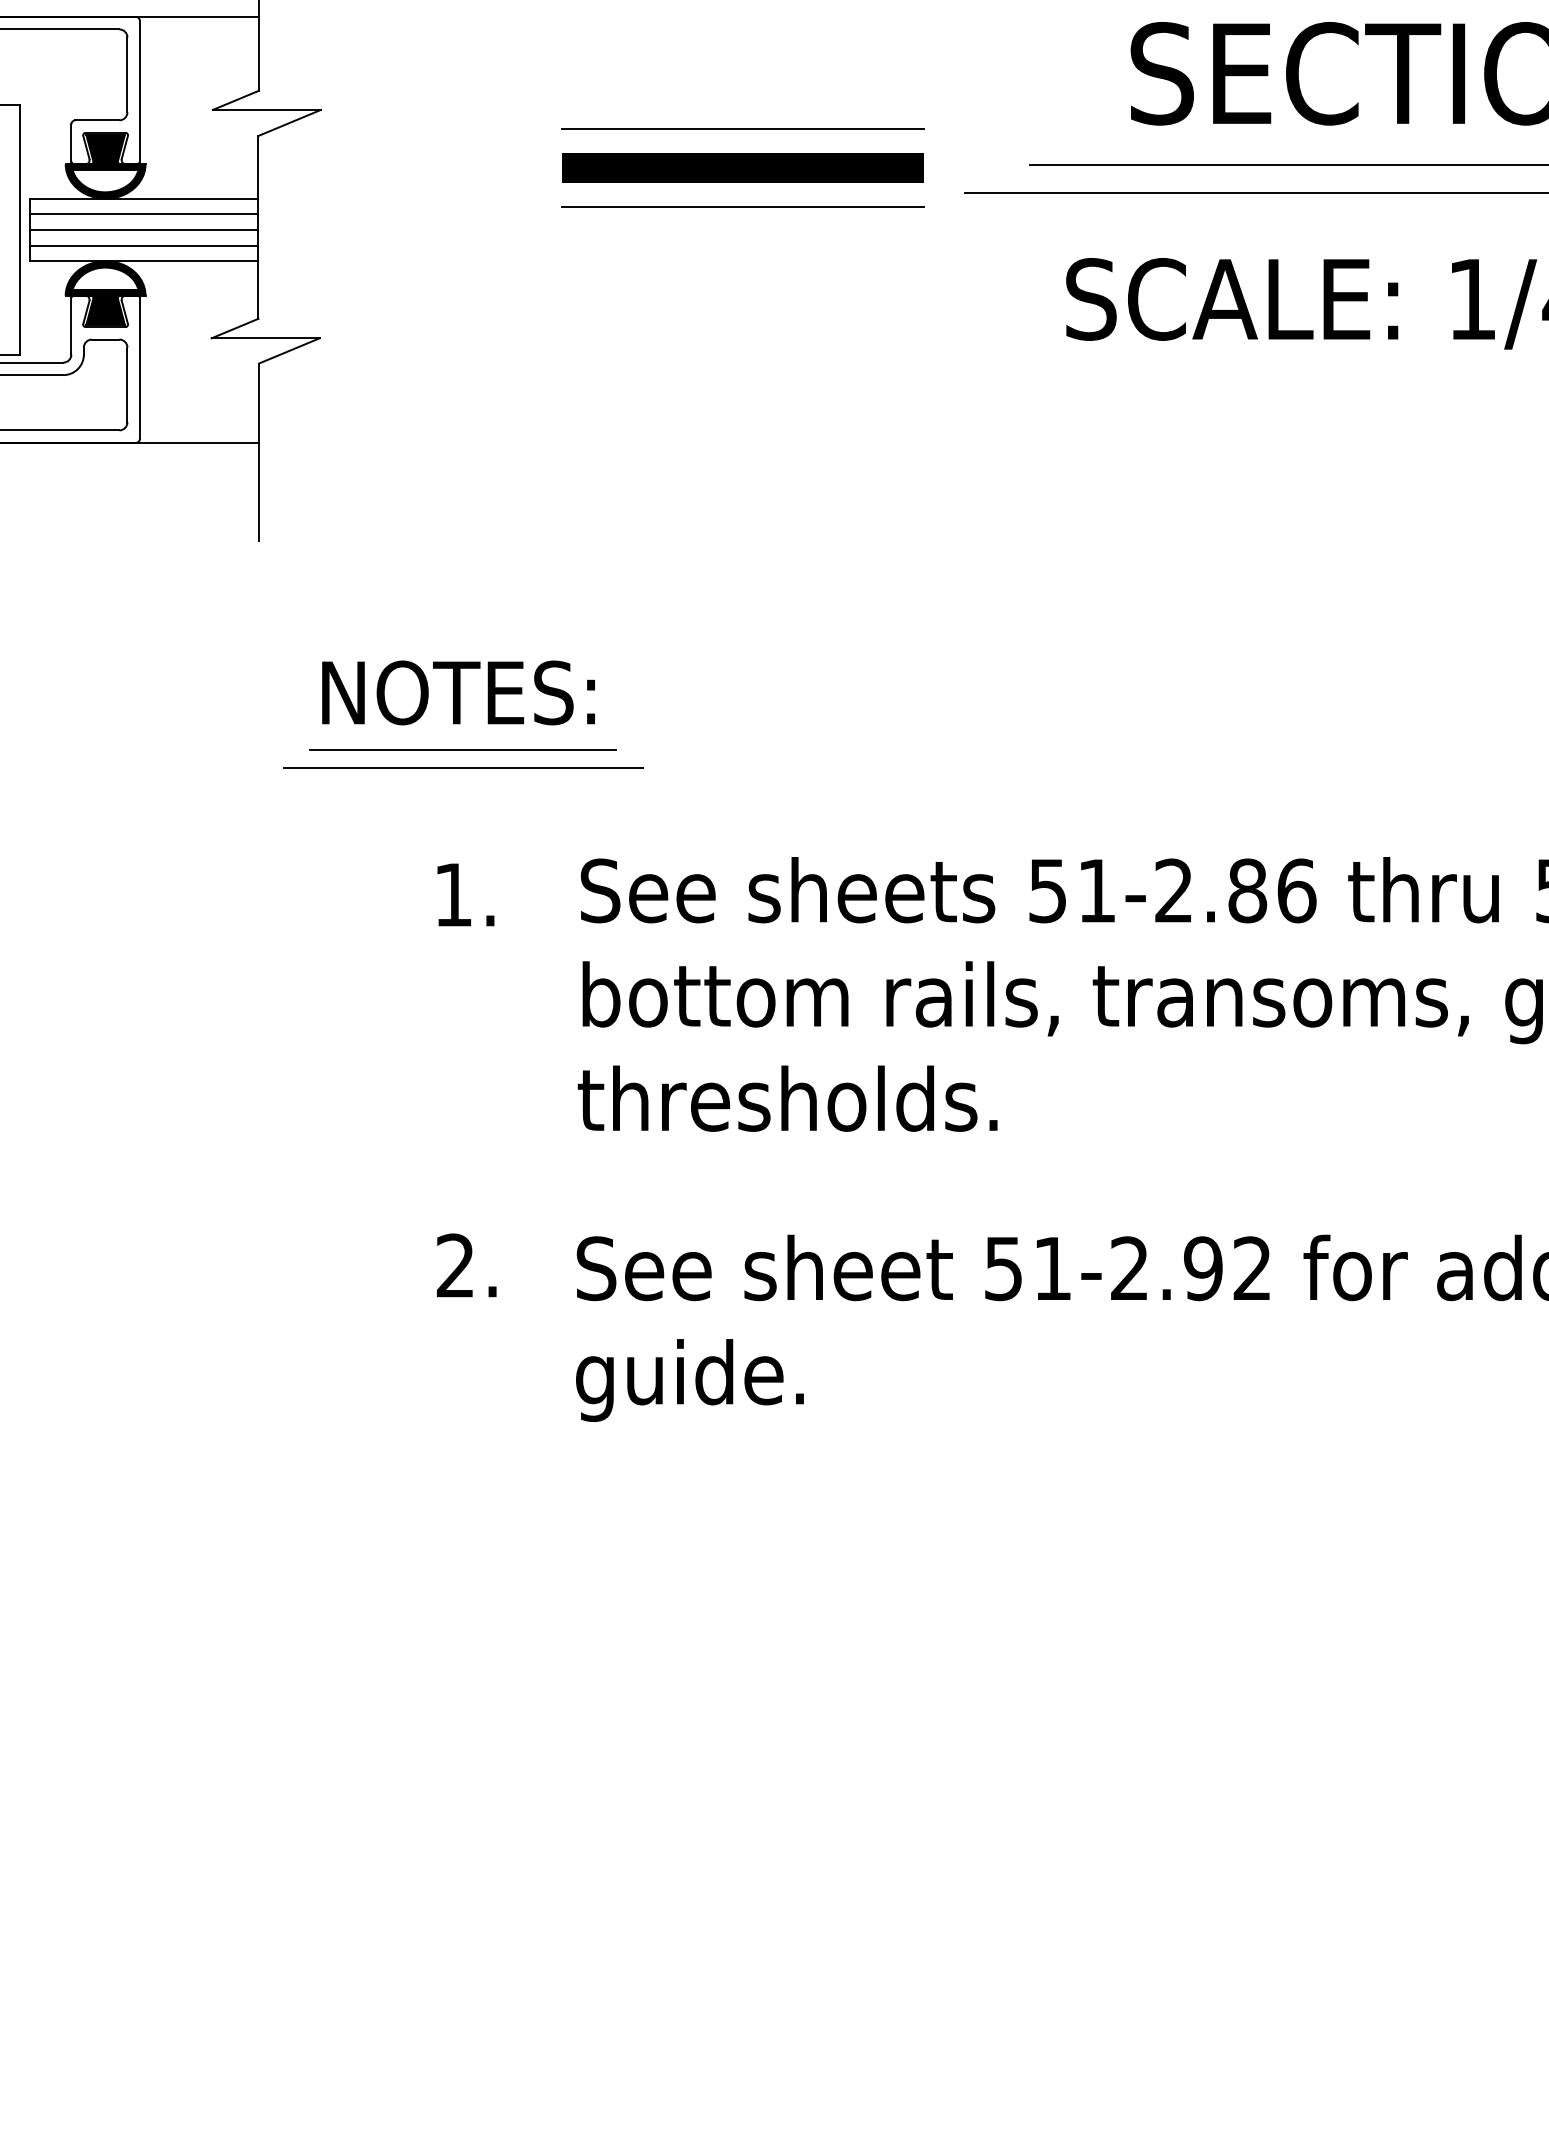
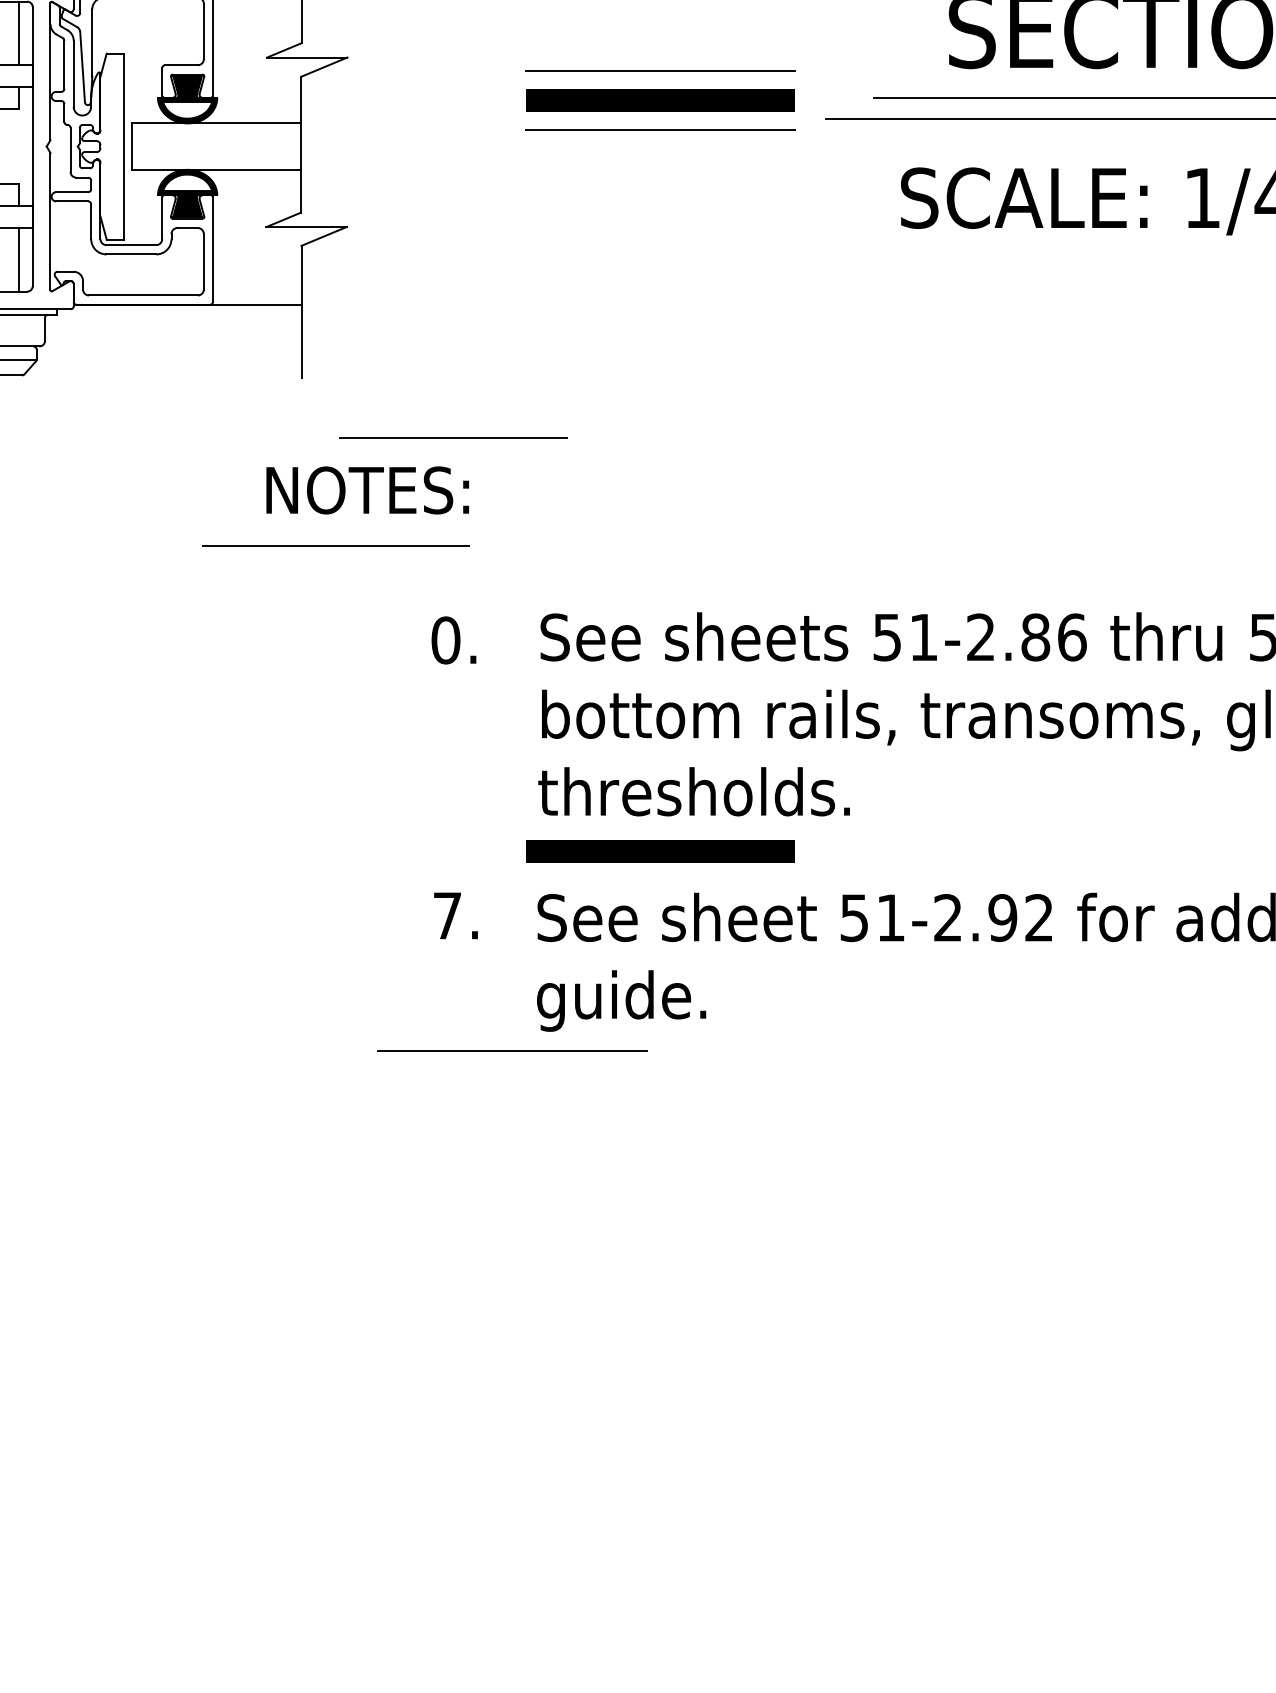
line: (144, 214) -> (216, 135), removed
line: (144, 229) -> (216, 146), removed
line: (144, 245) -> (216, 158), removed
text: (458, 693) -> (367, 490), moved
line: (463, 749) -> (453, 437), moved
line: (462, 767) -> (335, 545), moved
text: (452, 895) -> (445, 640), 1. -> 0.
line: (742, 1179) -> (660, 851), added
text: (454, 1265) -> (446, 915), 2. -> 7.
line: (543, 1447) -> (512, 1050), added

